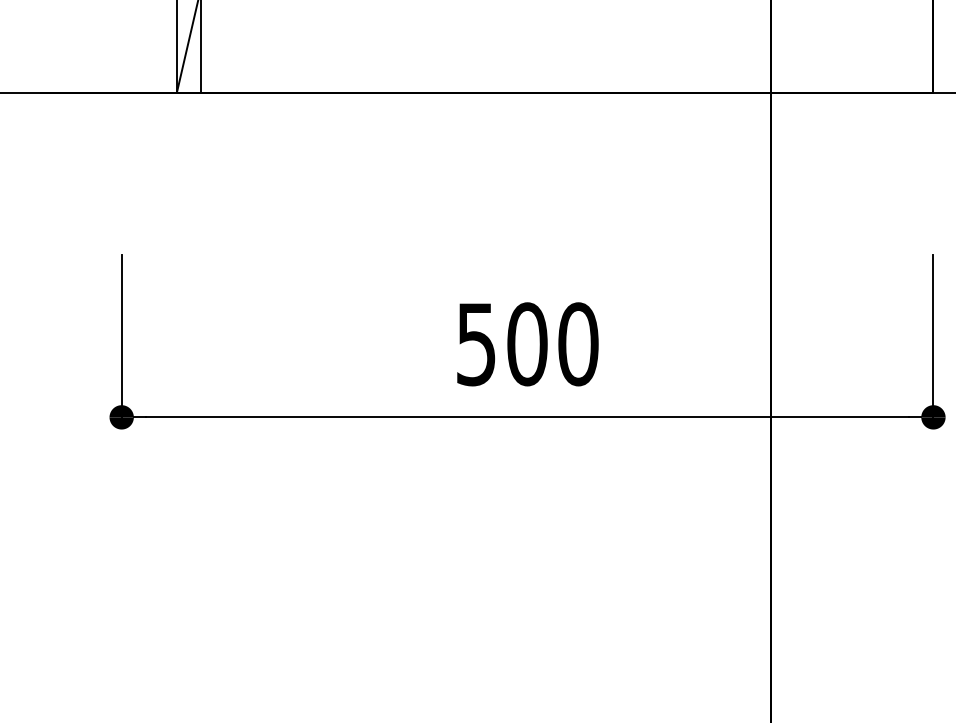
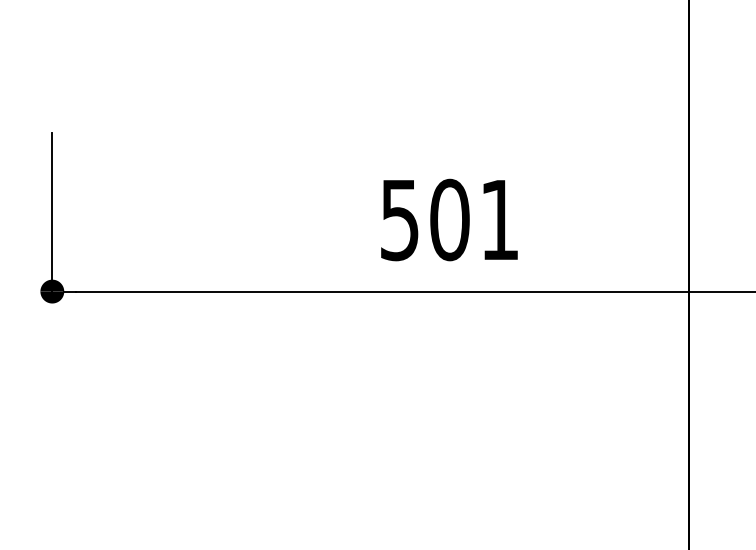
text: (578, 344) -> (499, 220), 500 -> 501

